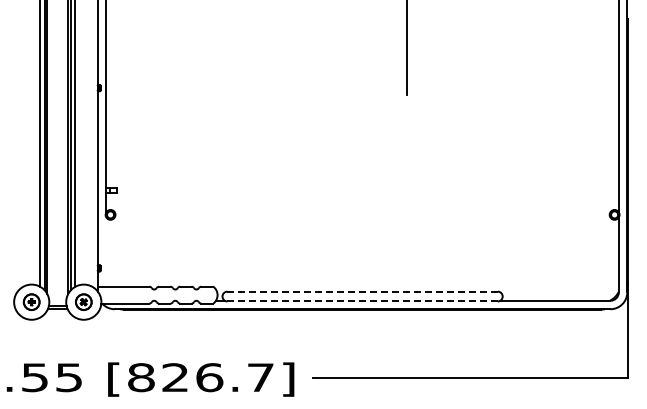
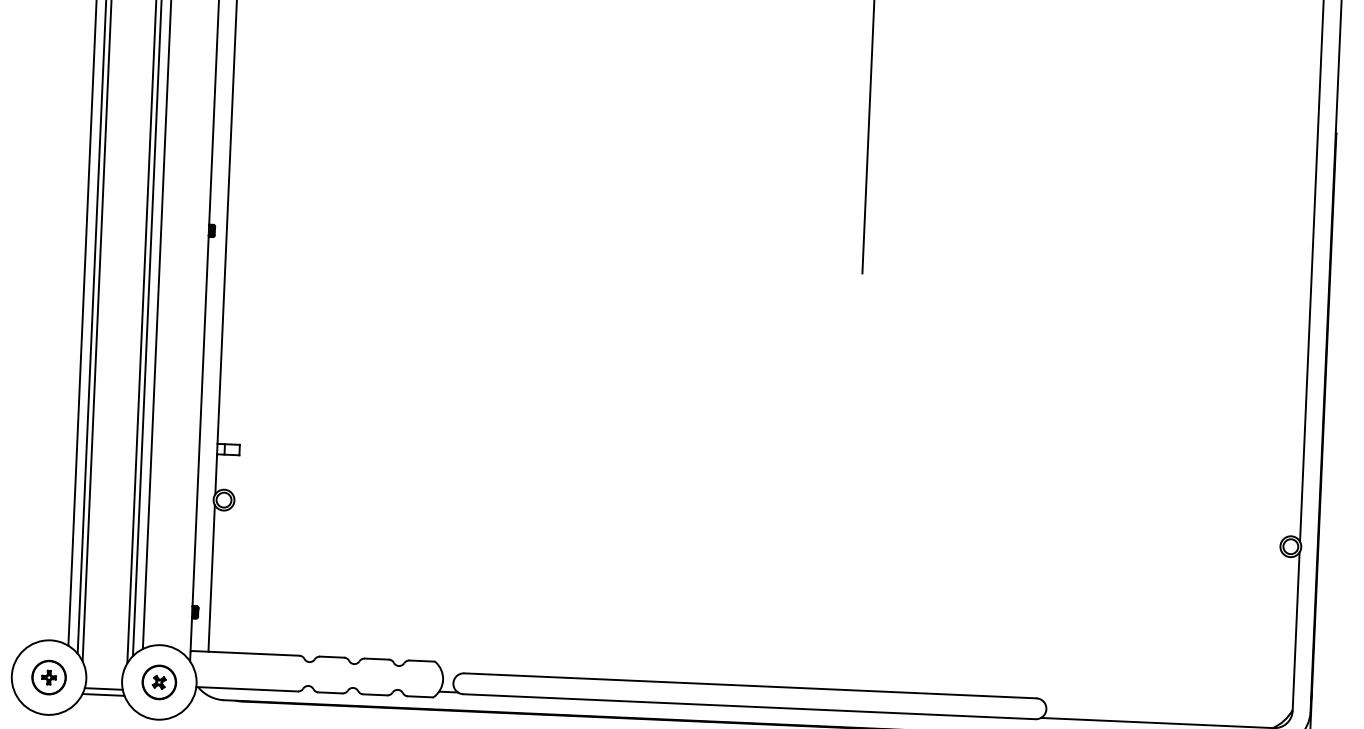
line: (106, 251) -> (212, 577), added
line: (363, 291) -> (752, 685), dashed -> solid
line: (363, 301) -> (751, 706), dashed -> solid

